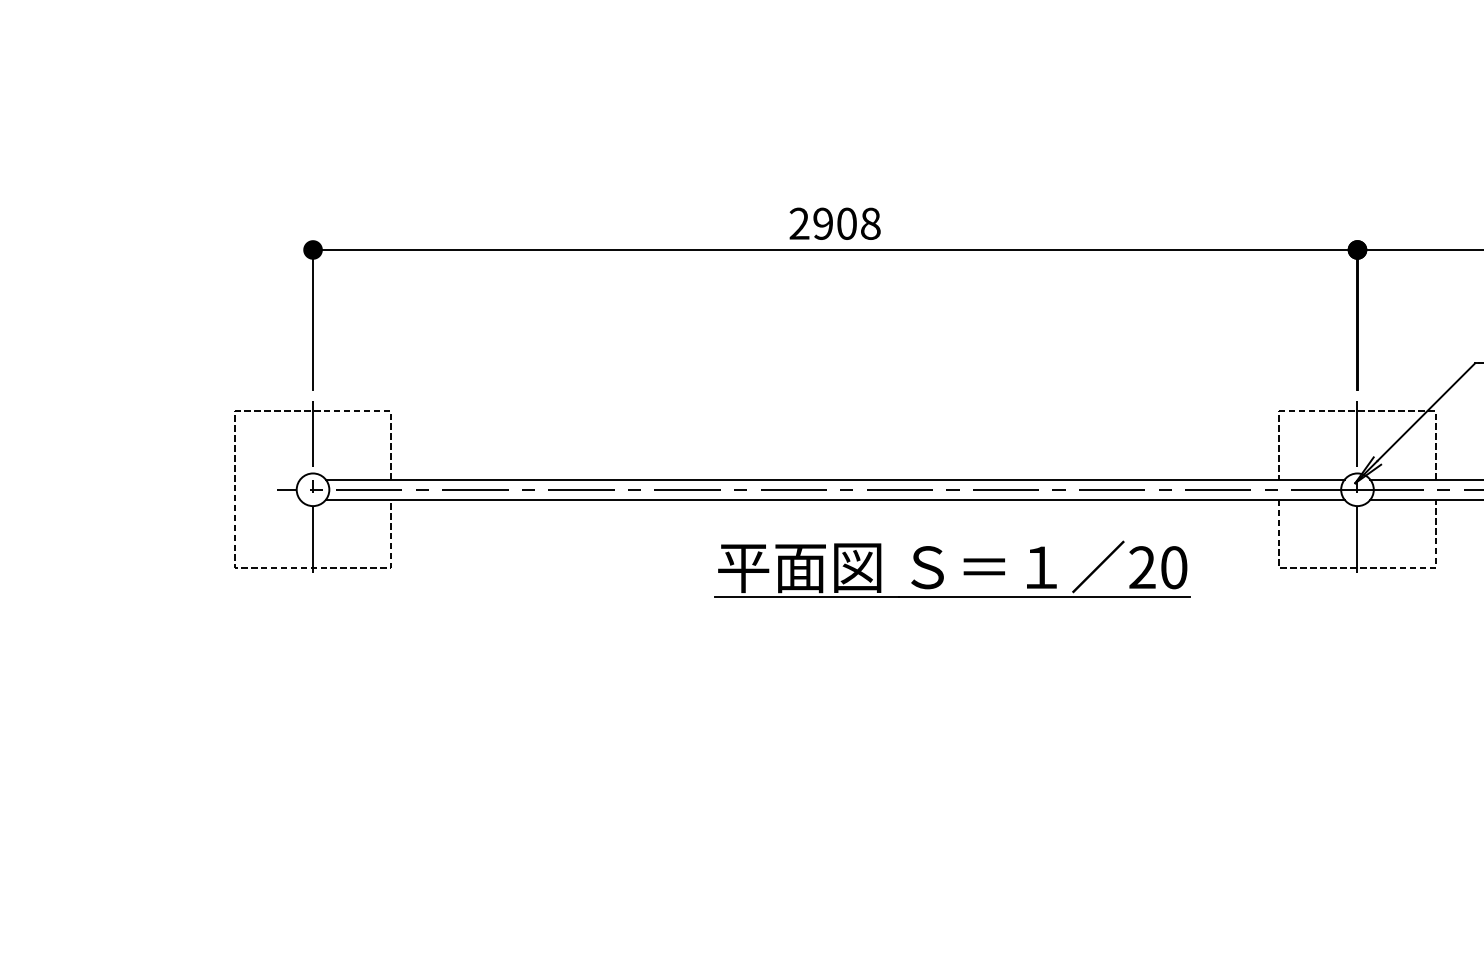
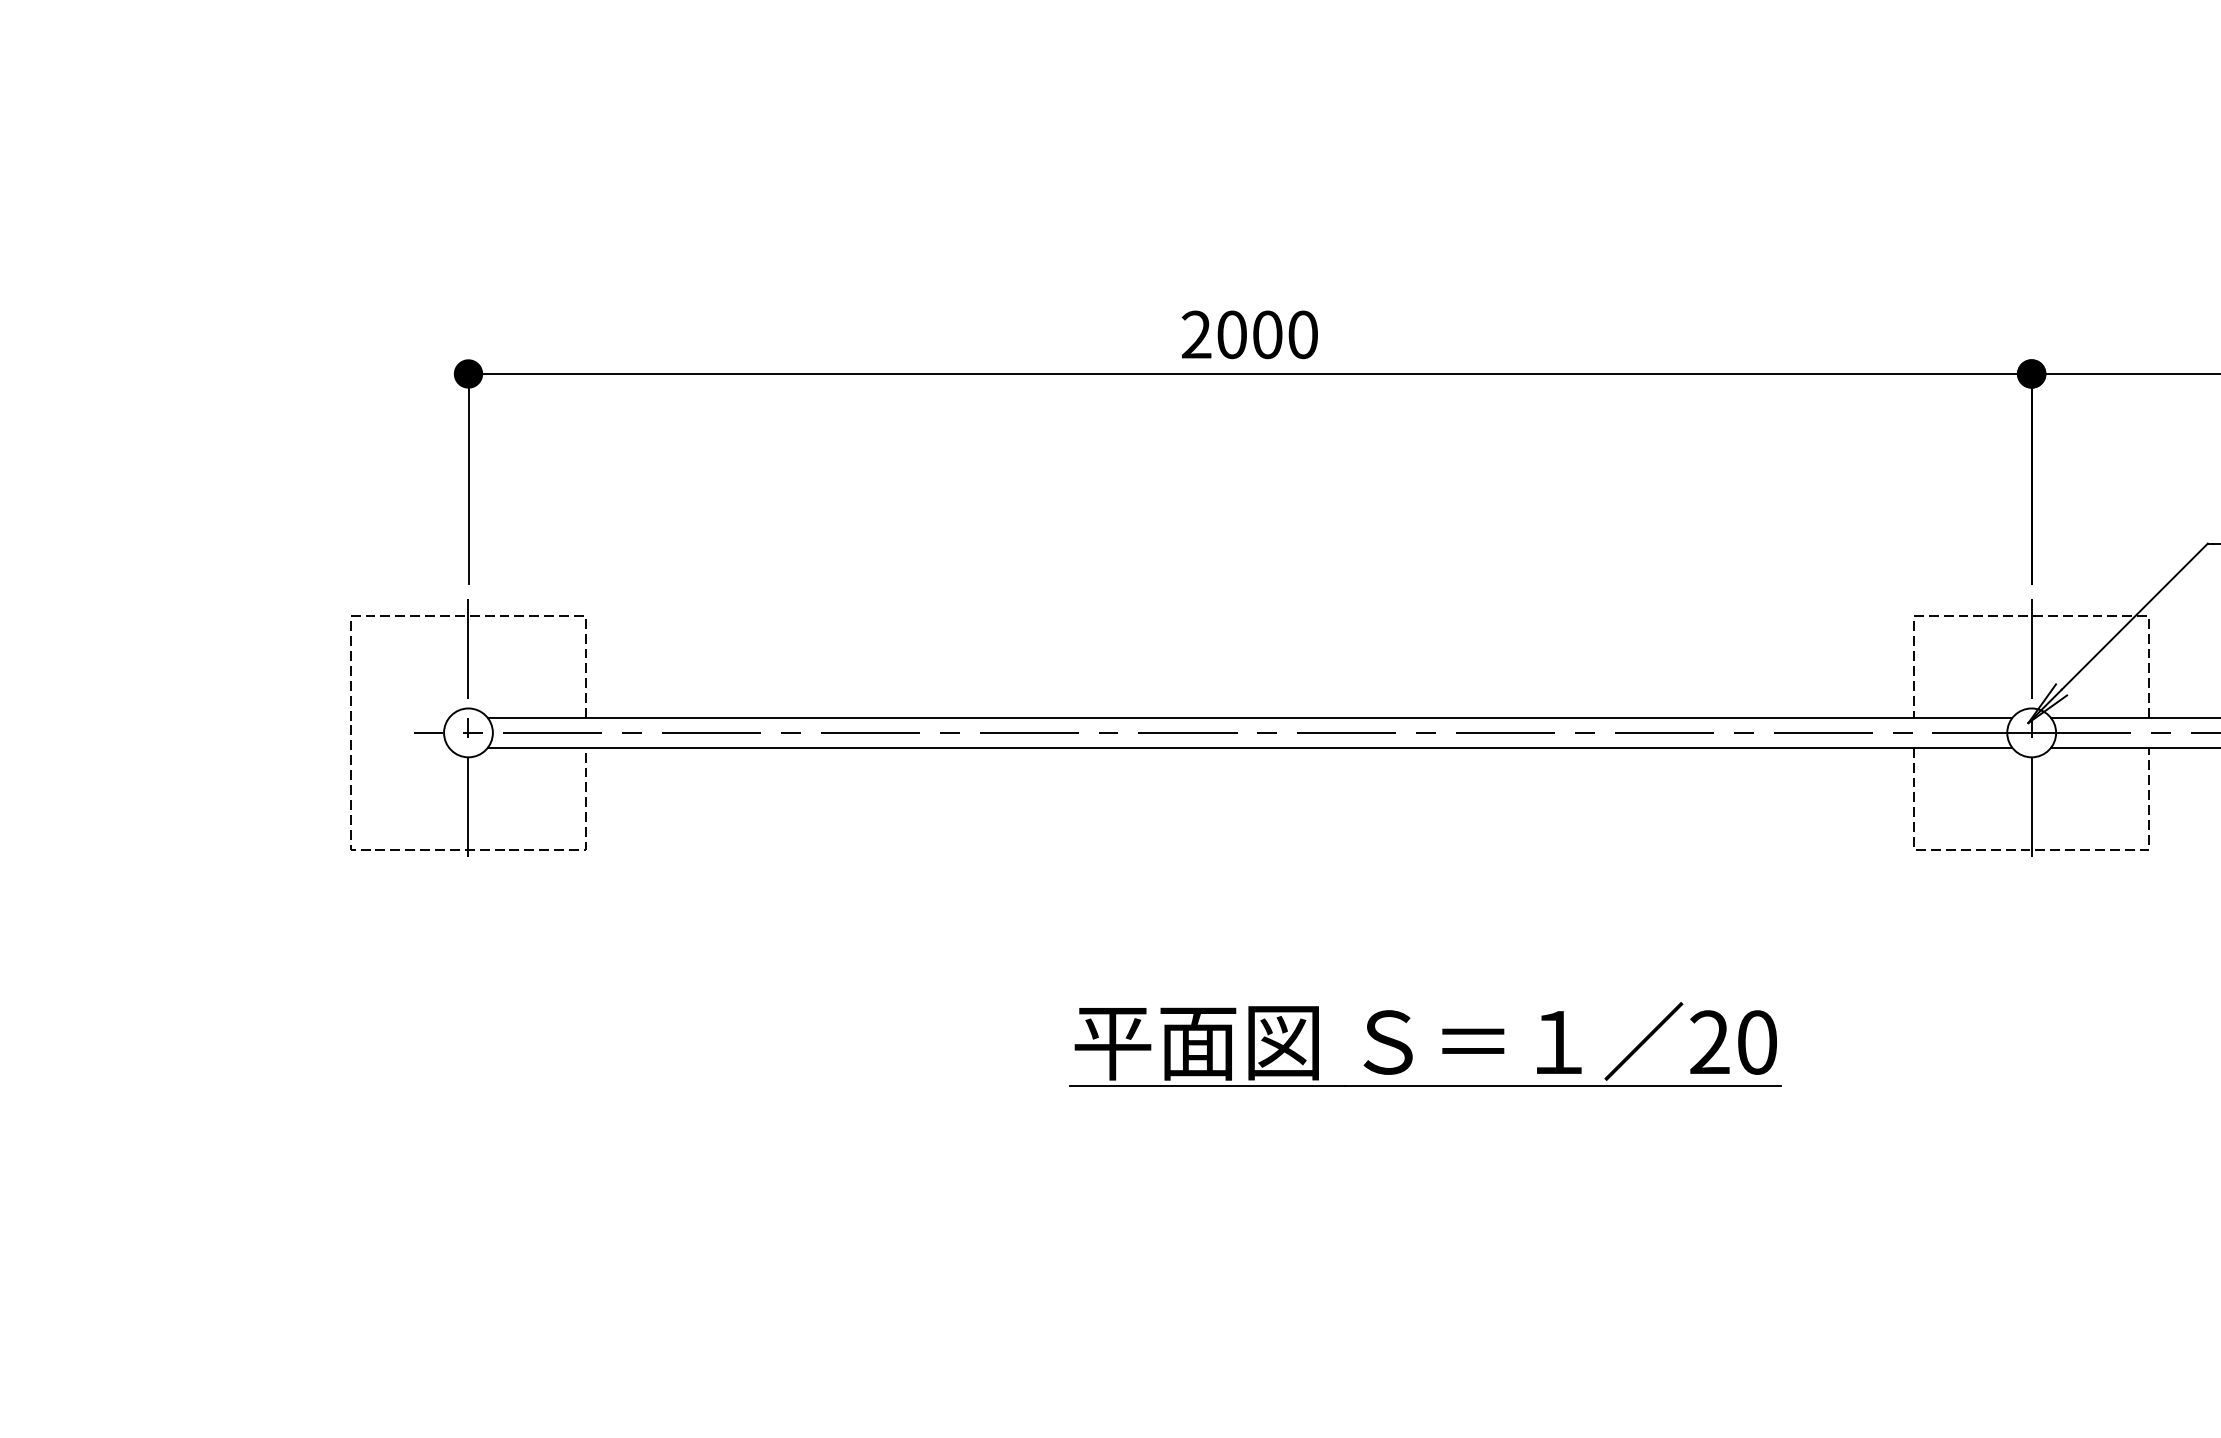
text: (846, 223) -> (1266, 334), 2908 -> 2000
part: (943, 573) -> (1412, 1051), moved

